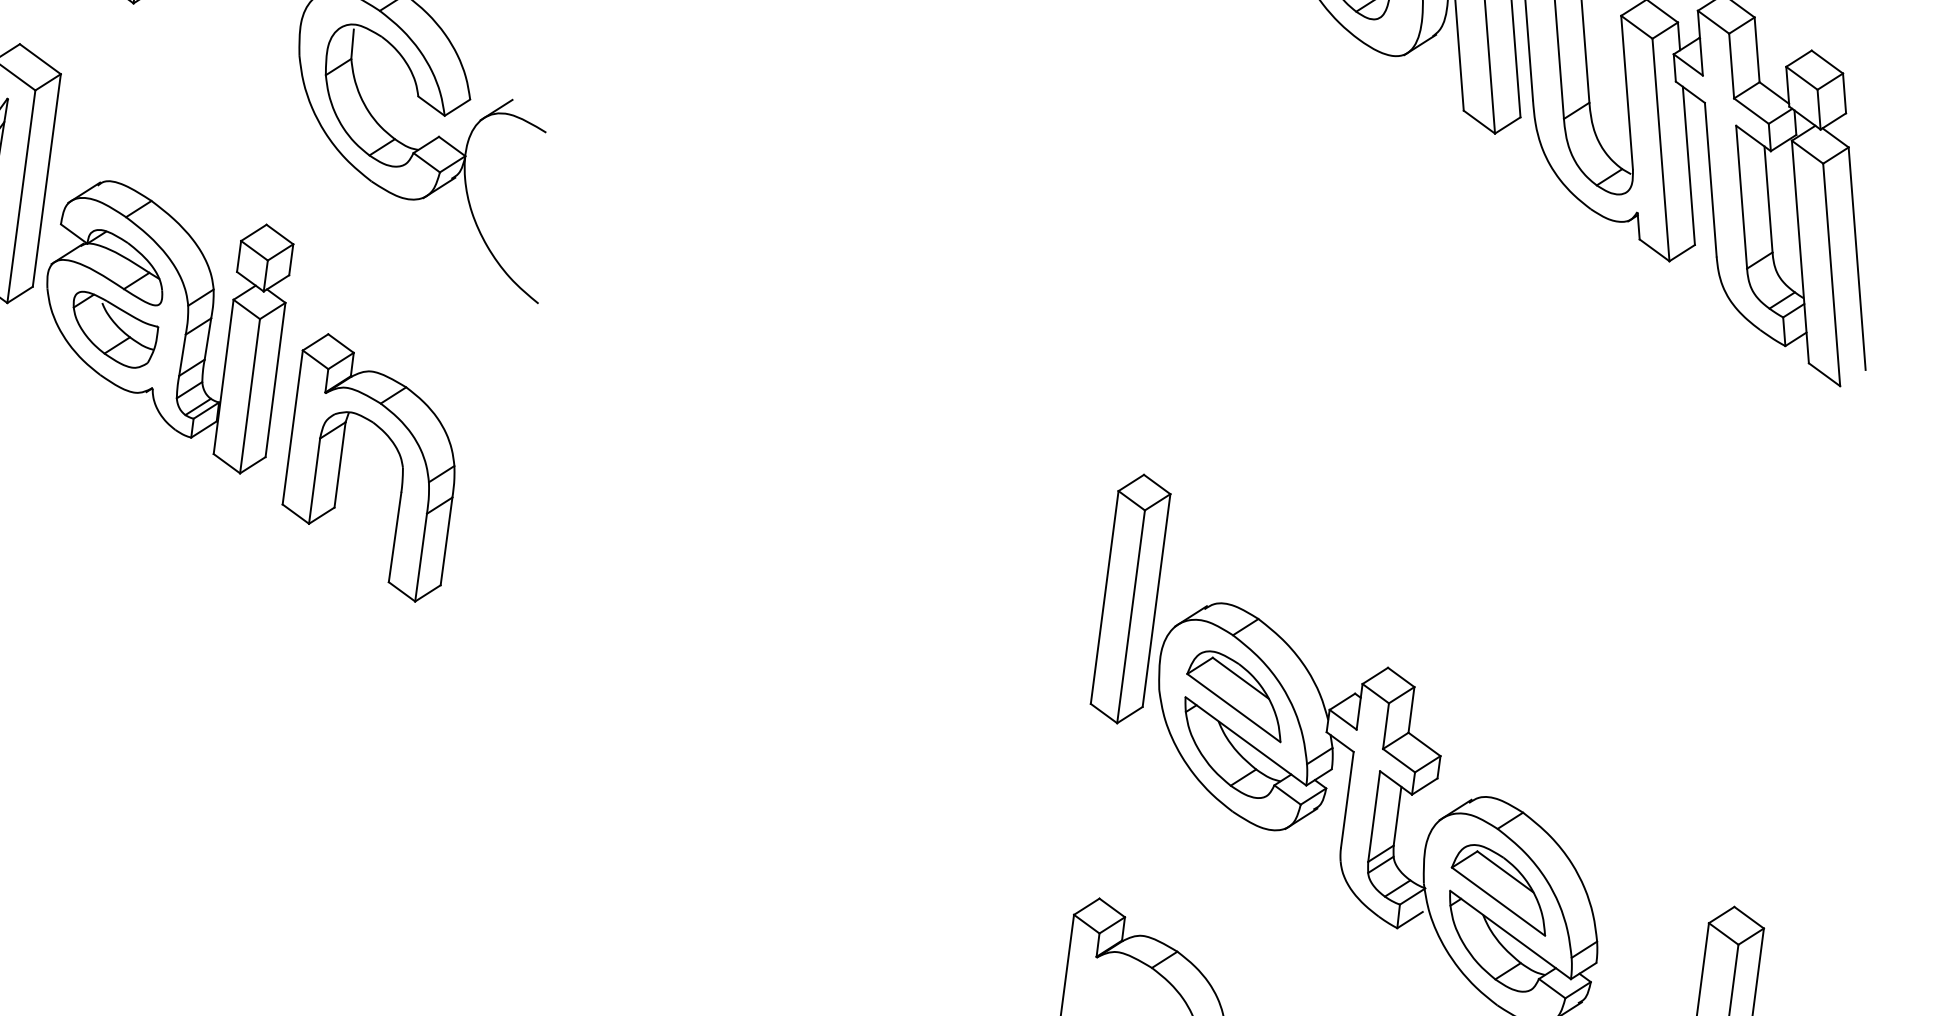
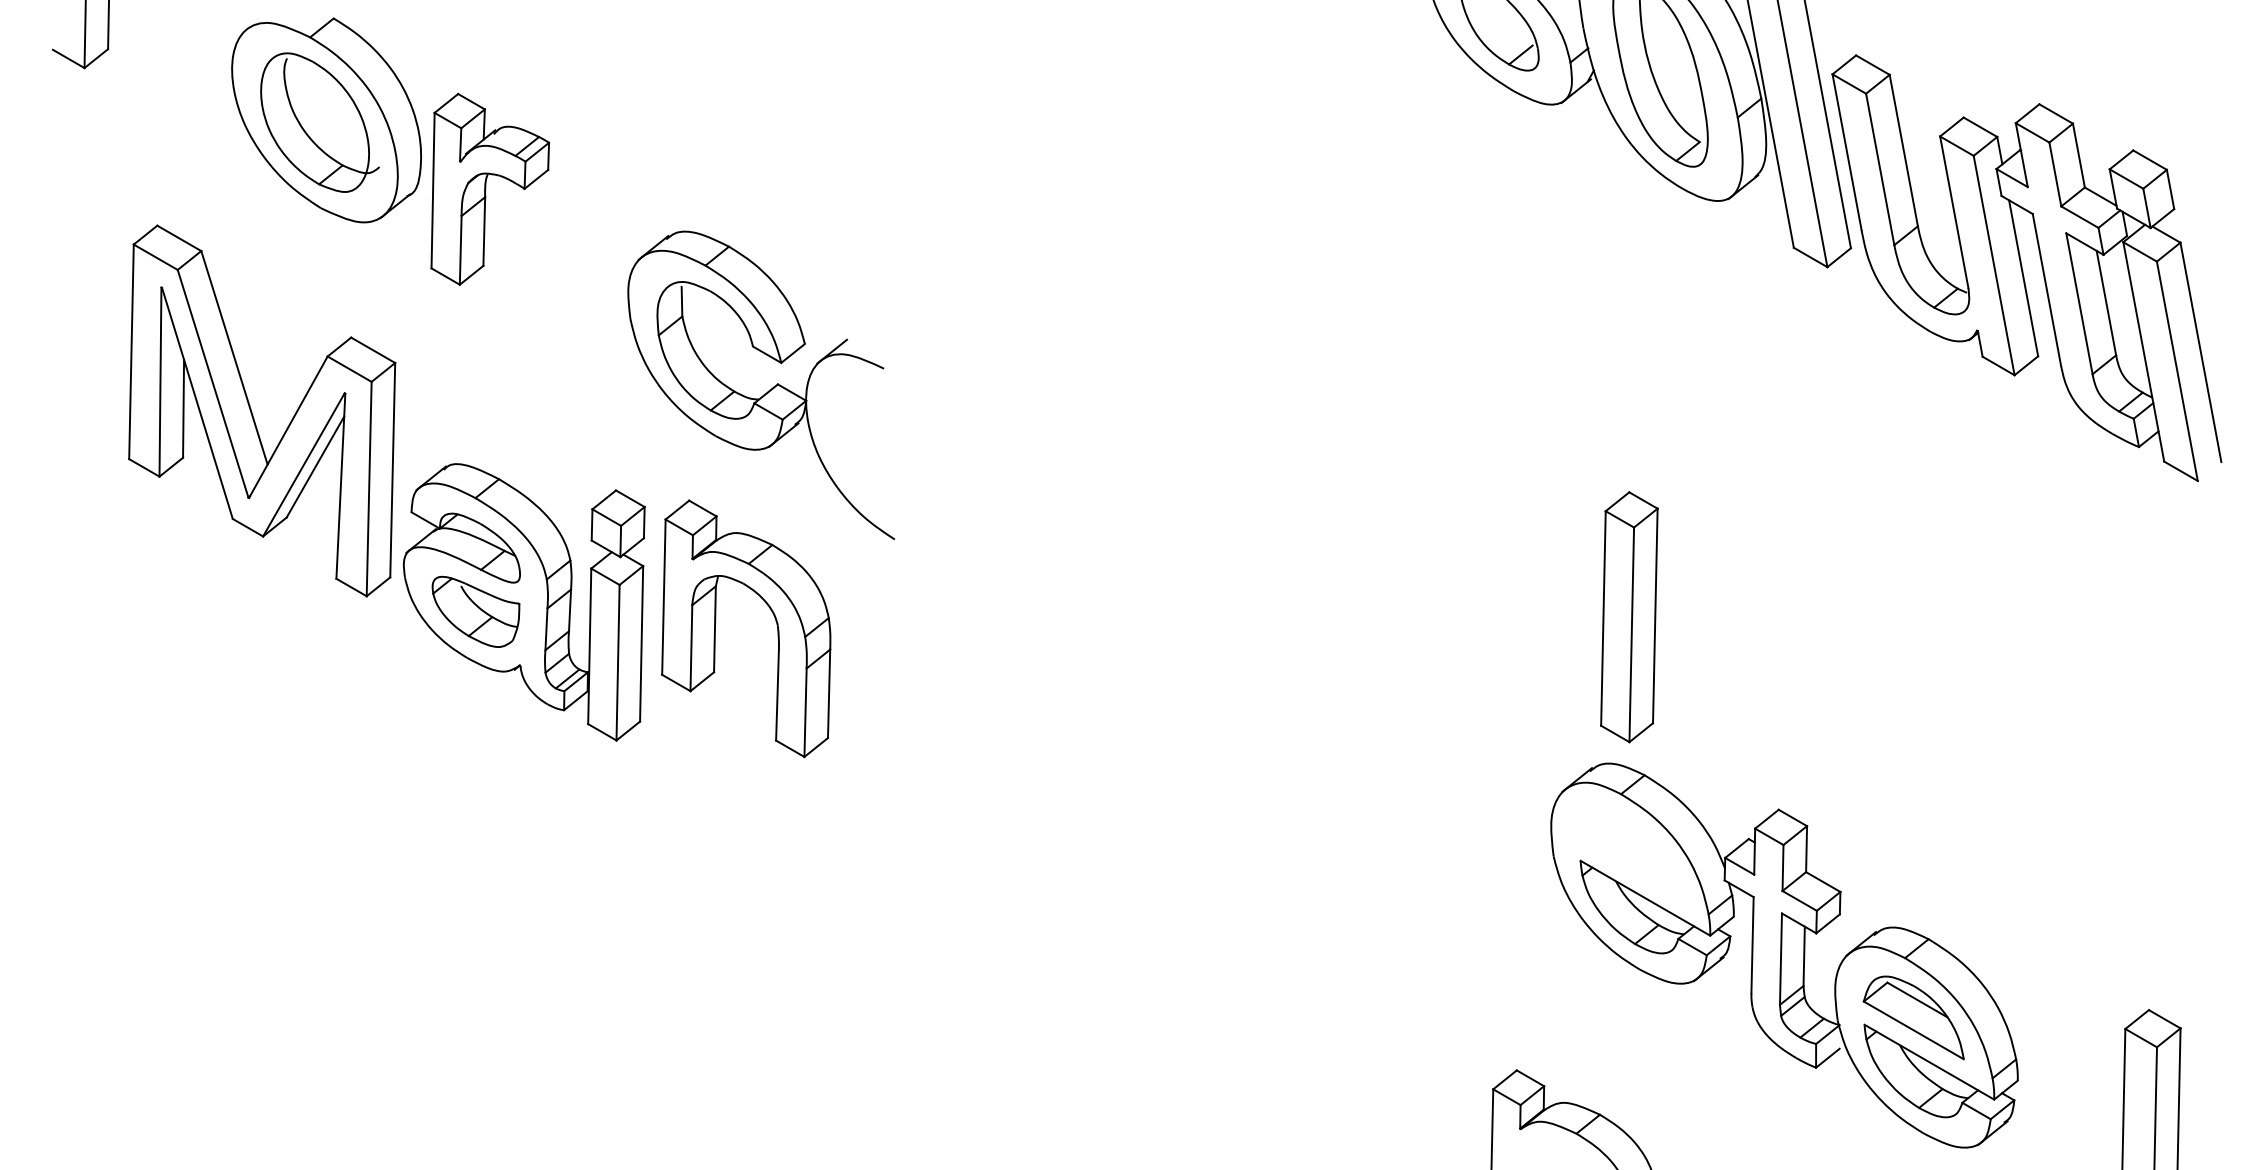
part: (400, 460) -> (774, 618), moved
part: (1130, 599) -> (1629, 617), moved
part: (1234, 695) -> (1629, 853), removed

